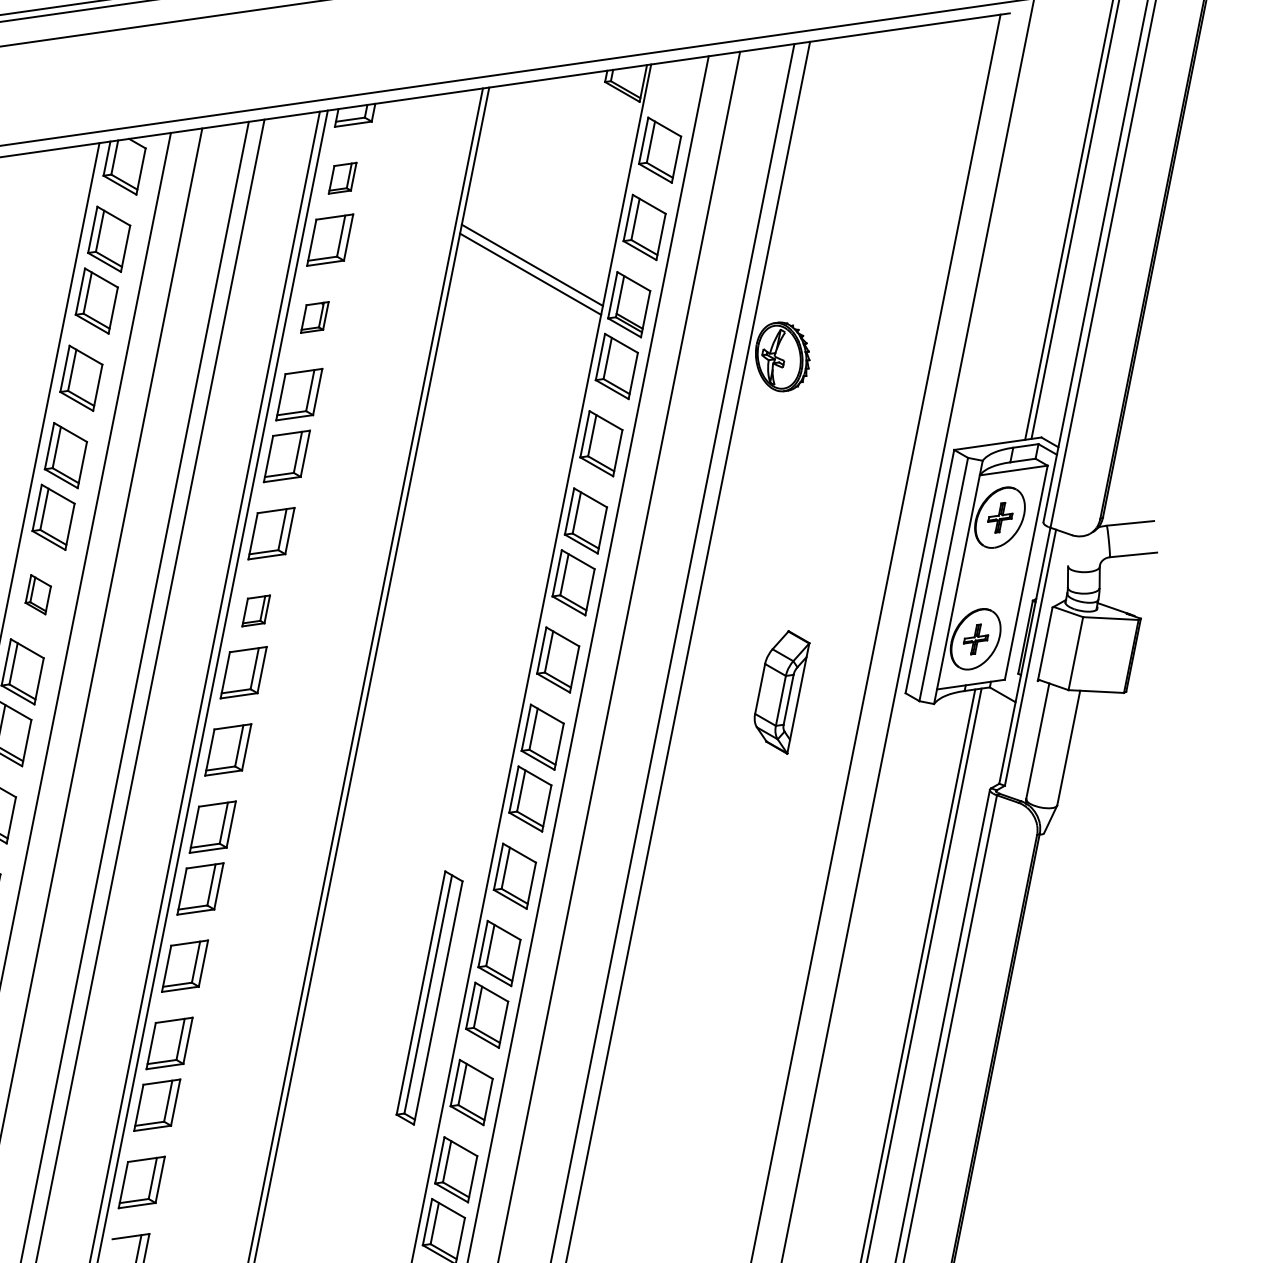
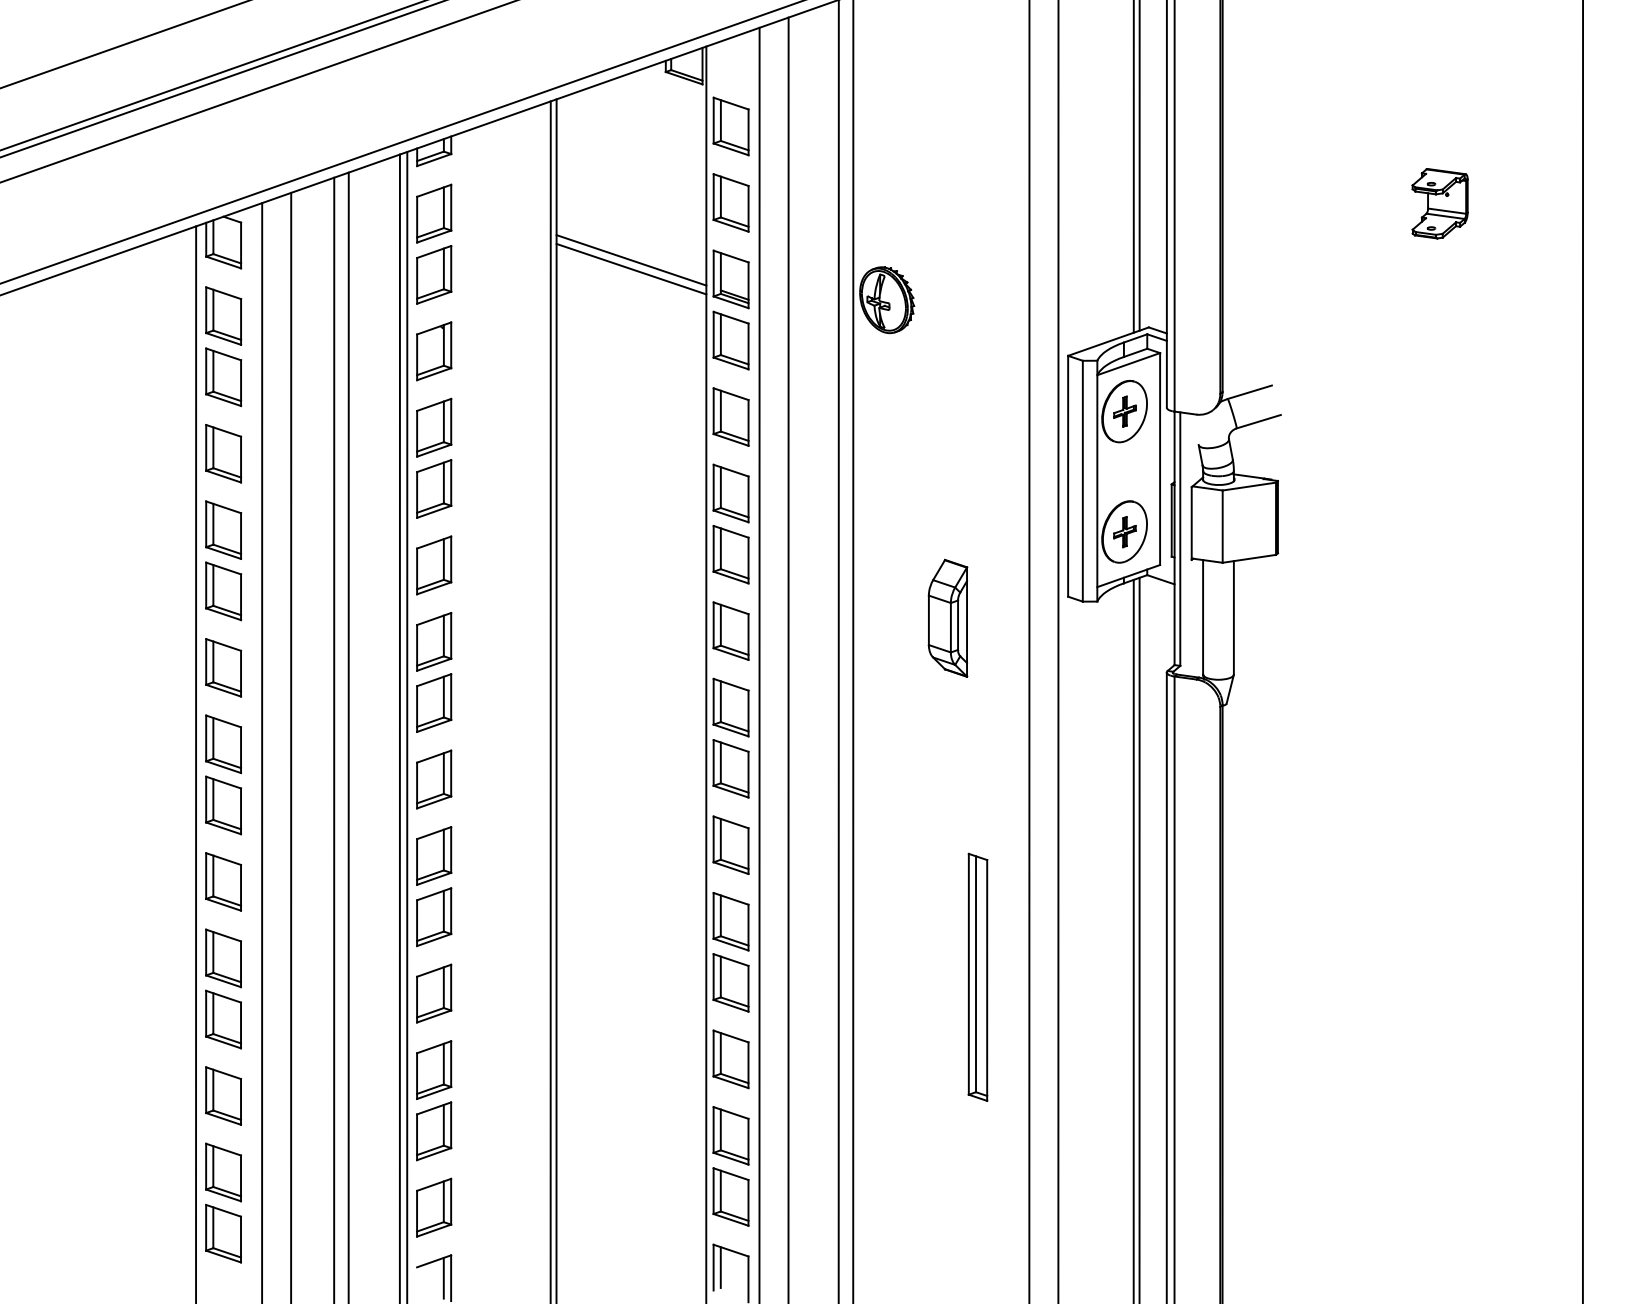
part: (342, 178) -> (434, 213), size x1.67
part: (315, 317) -> (434, 351), size x1.67
part: (38, 594) -> (223, 667), size x1.67
part: (256, 610) -> (434, 641), size x1.67
part: (429, 997) -> (977, 976), moved

